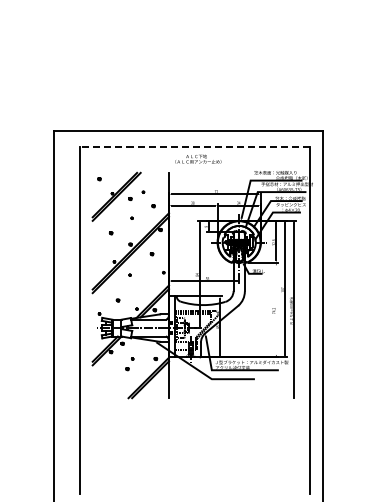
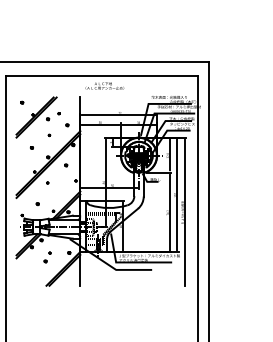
line: (194, 146) -> (101, 75), dashed -> solid
line: (276, 309) -> (170, 211), added

